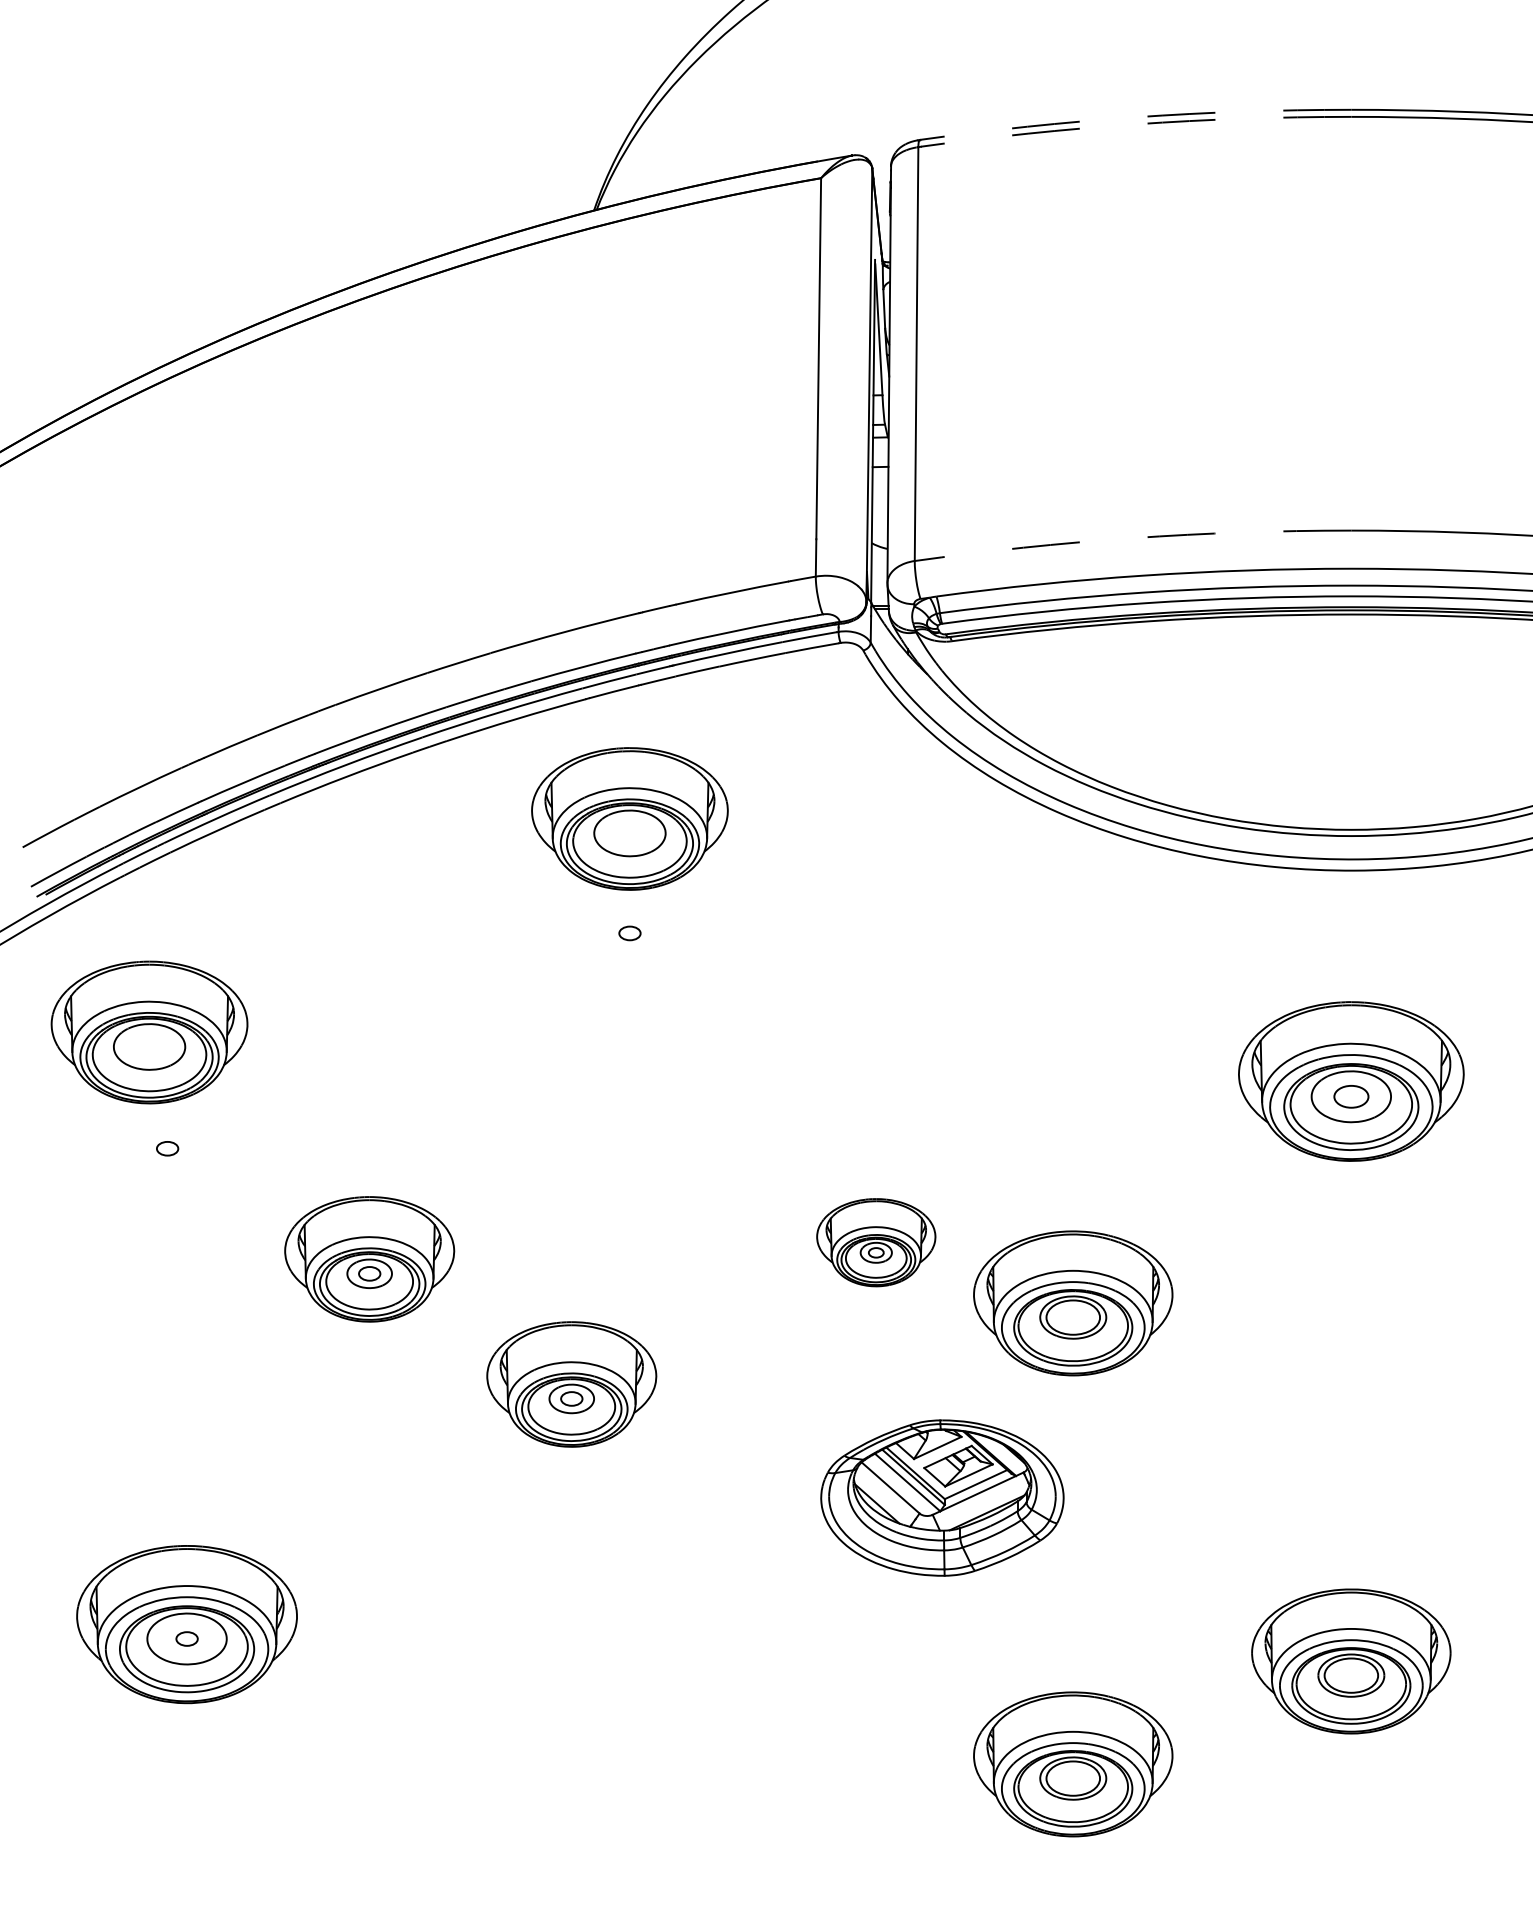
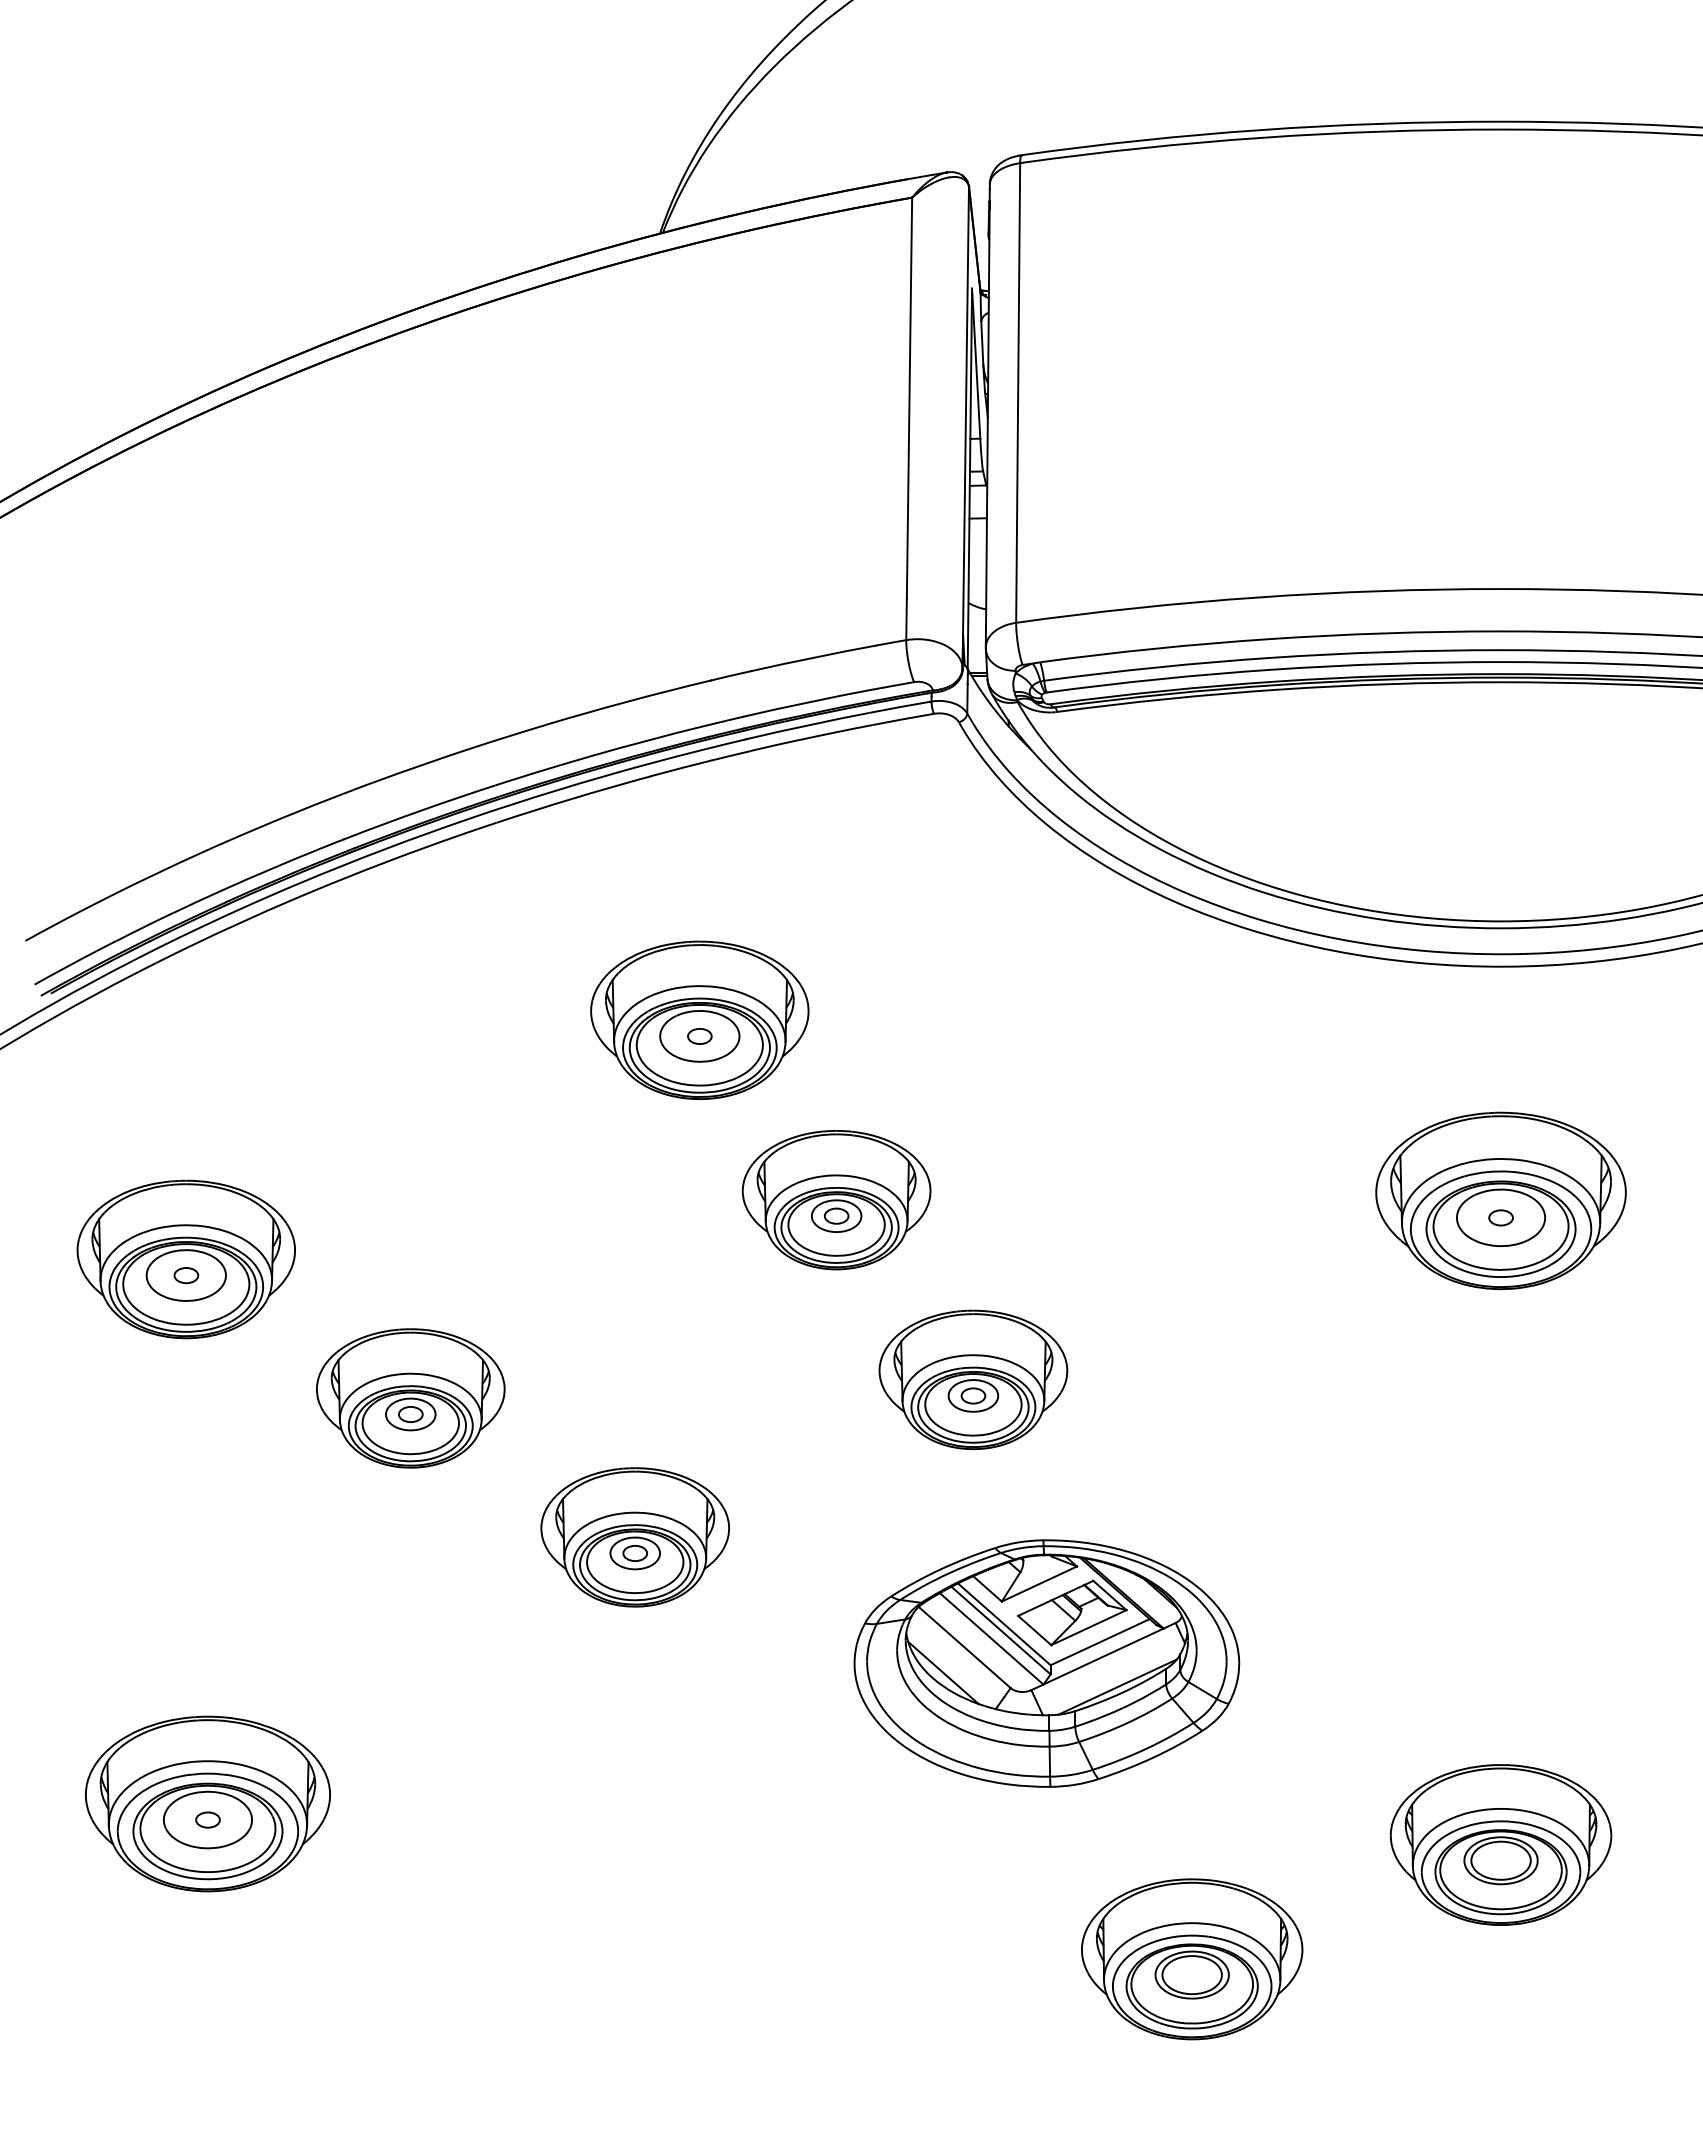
arc: (1134, 117) -> (1260, 130), dashed -> solid
arc: (1135, 124) -> (1261, 137), dashed -> solid
arc: (1132, 538) -> (1258, 597), dashed -> solid
part: (629, 818) -> (699, 1019), moved
part: (148, 1032) -> (185, 1259), moved
part: (752, 1081) -> (836, 1200), added
part: (1350, 1096) -> (1500, 1217), size x0.62
part: (876, 1242) -> (973, 1379), size x1.43
part: (1073, 1303) -> (1192, 1447), removed
part: (942, 1498) -> (1046, 1663), size x1.43

